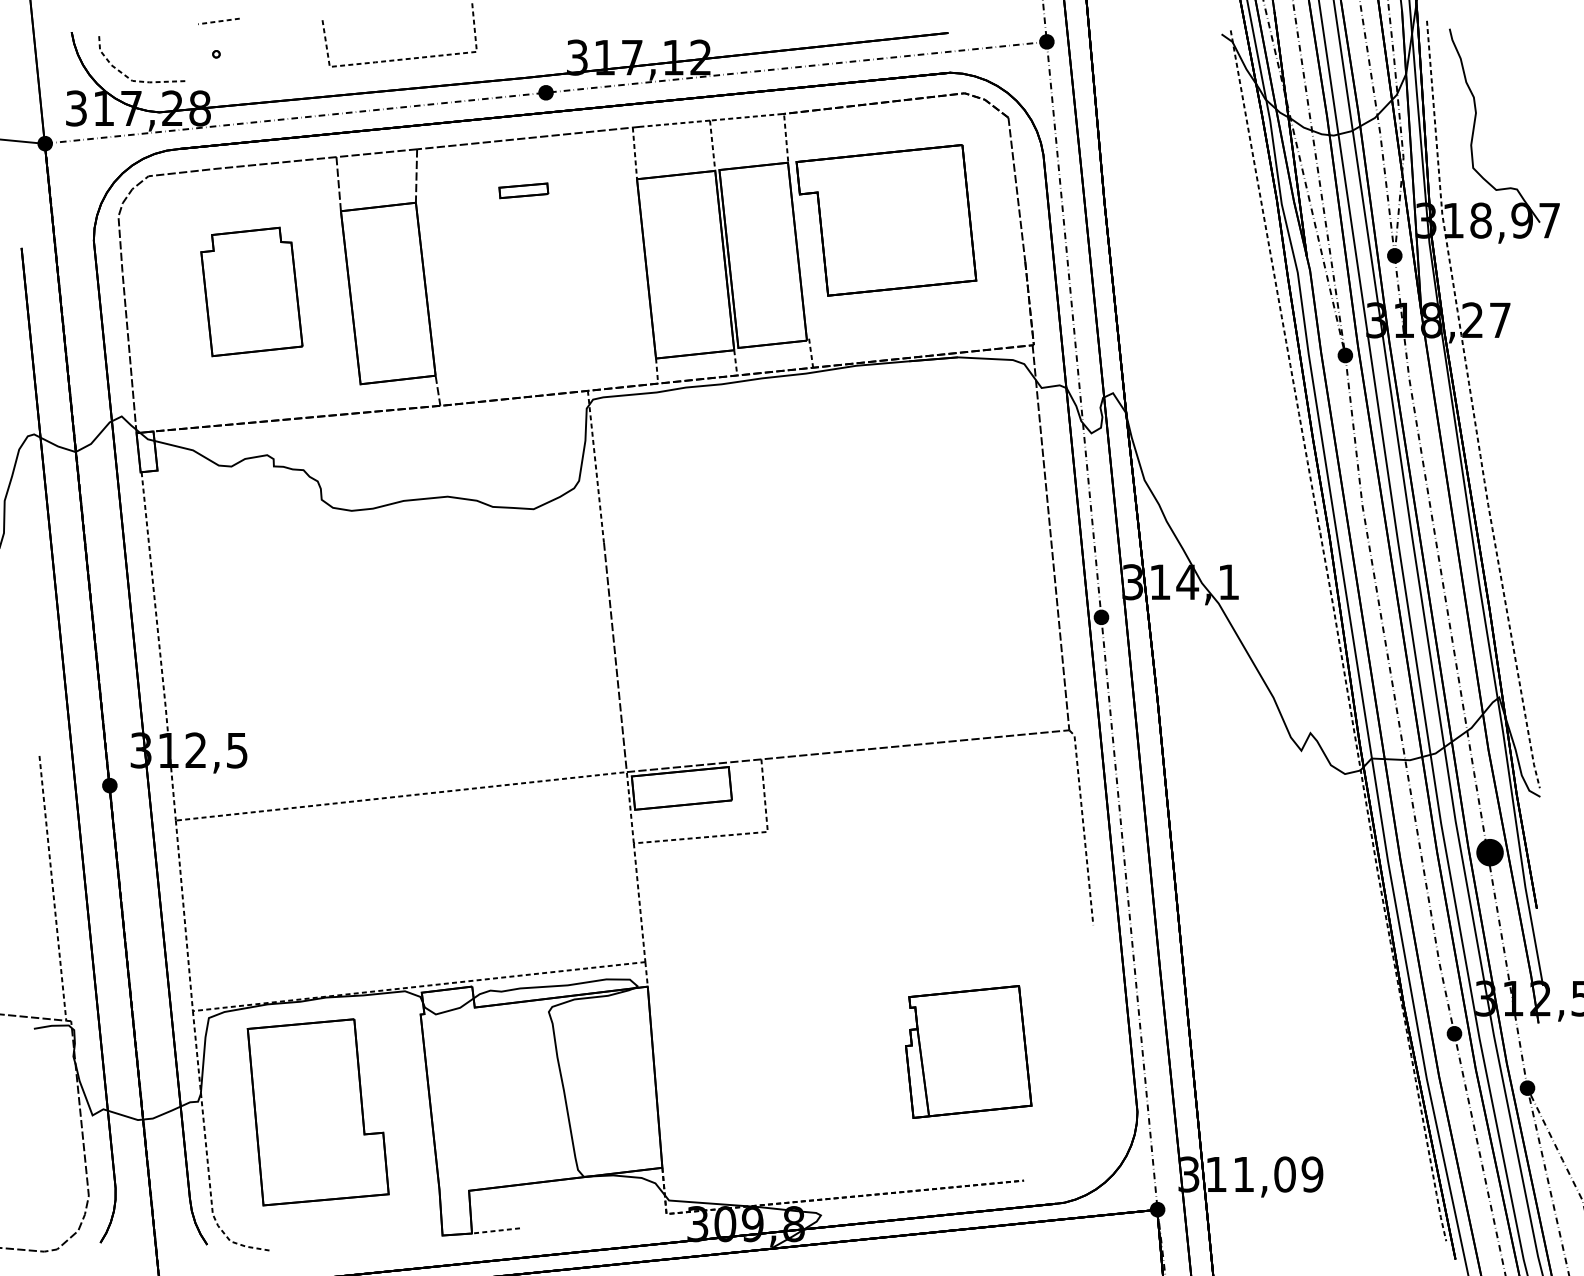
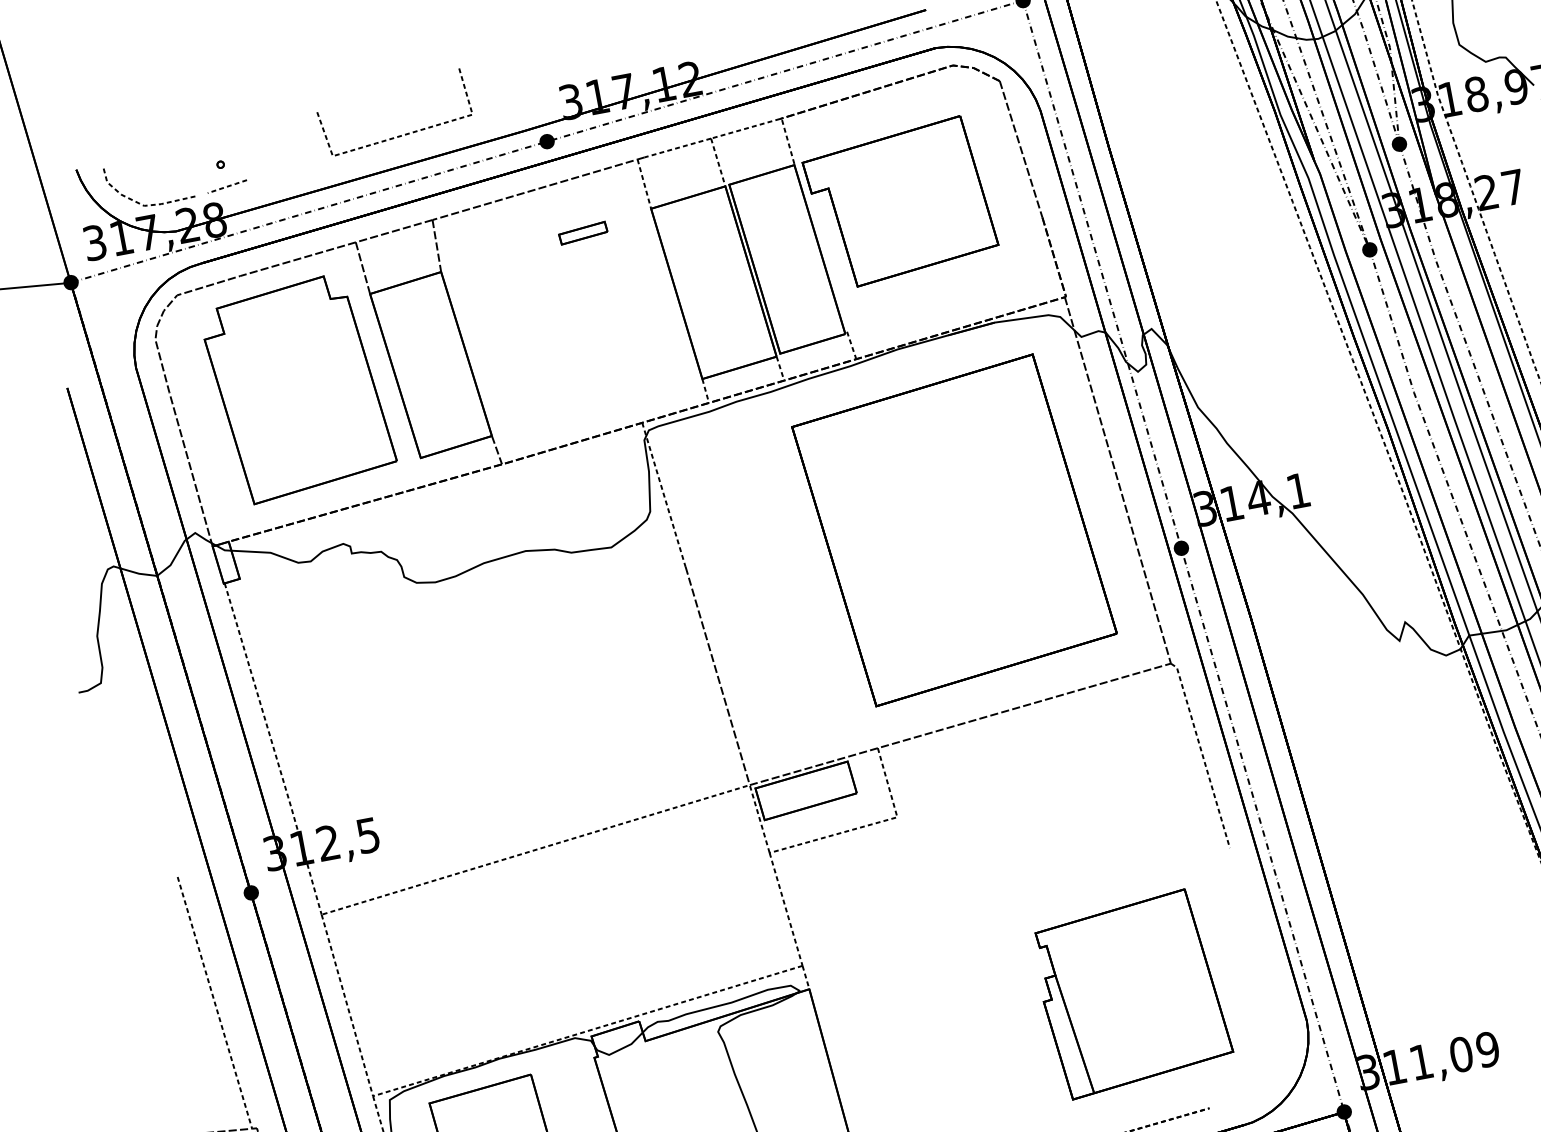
line: (218, 20) -> (226, 185), moved
part: (523, 190) -> (582, 232), moved
part: (251, 291) -> (298, 388), size x1.67
part: (878, 556) -> (954, 530), added
part: (968, 1051) -> (1132, 993), size x1.43

